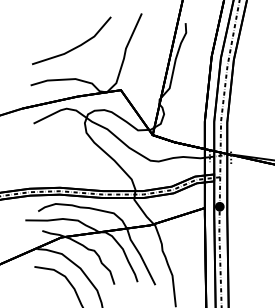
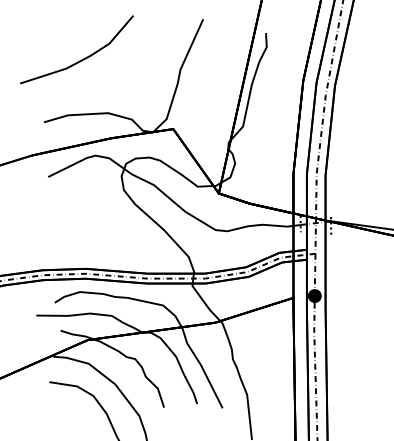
line: (74, 47) -> (80, 59), moved

